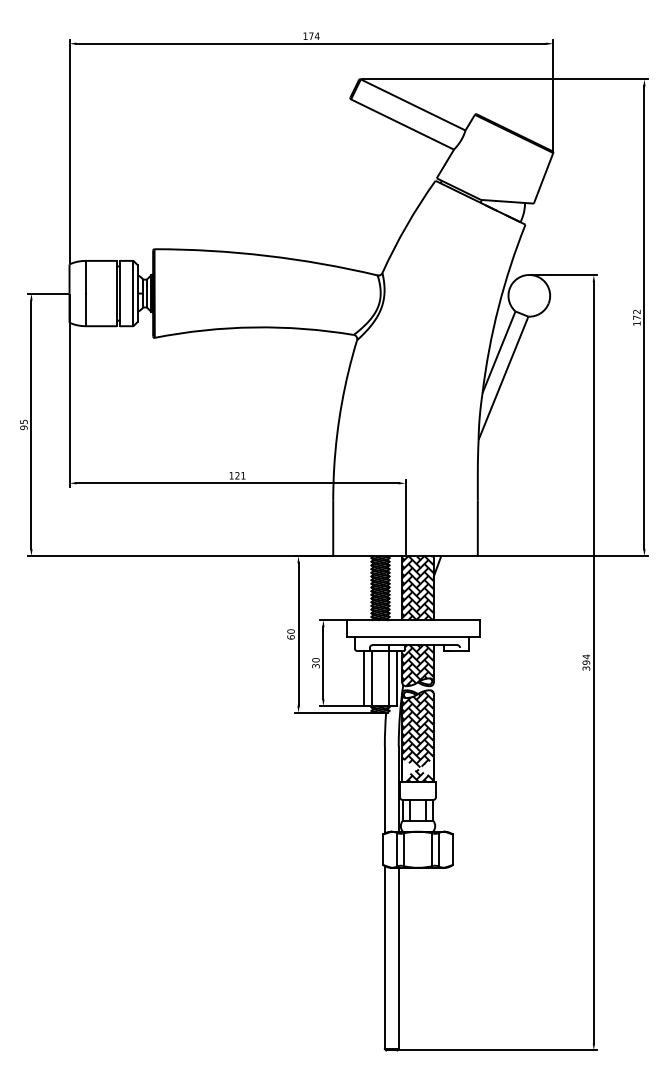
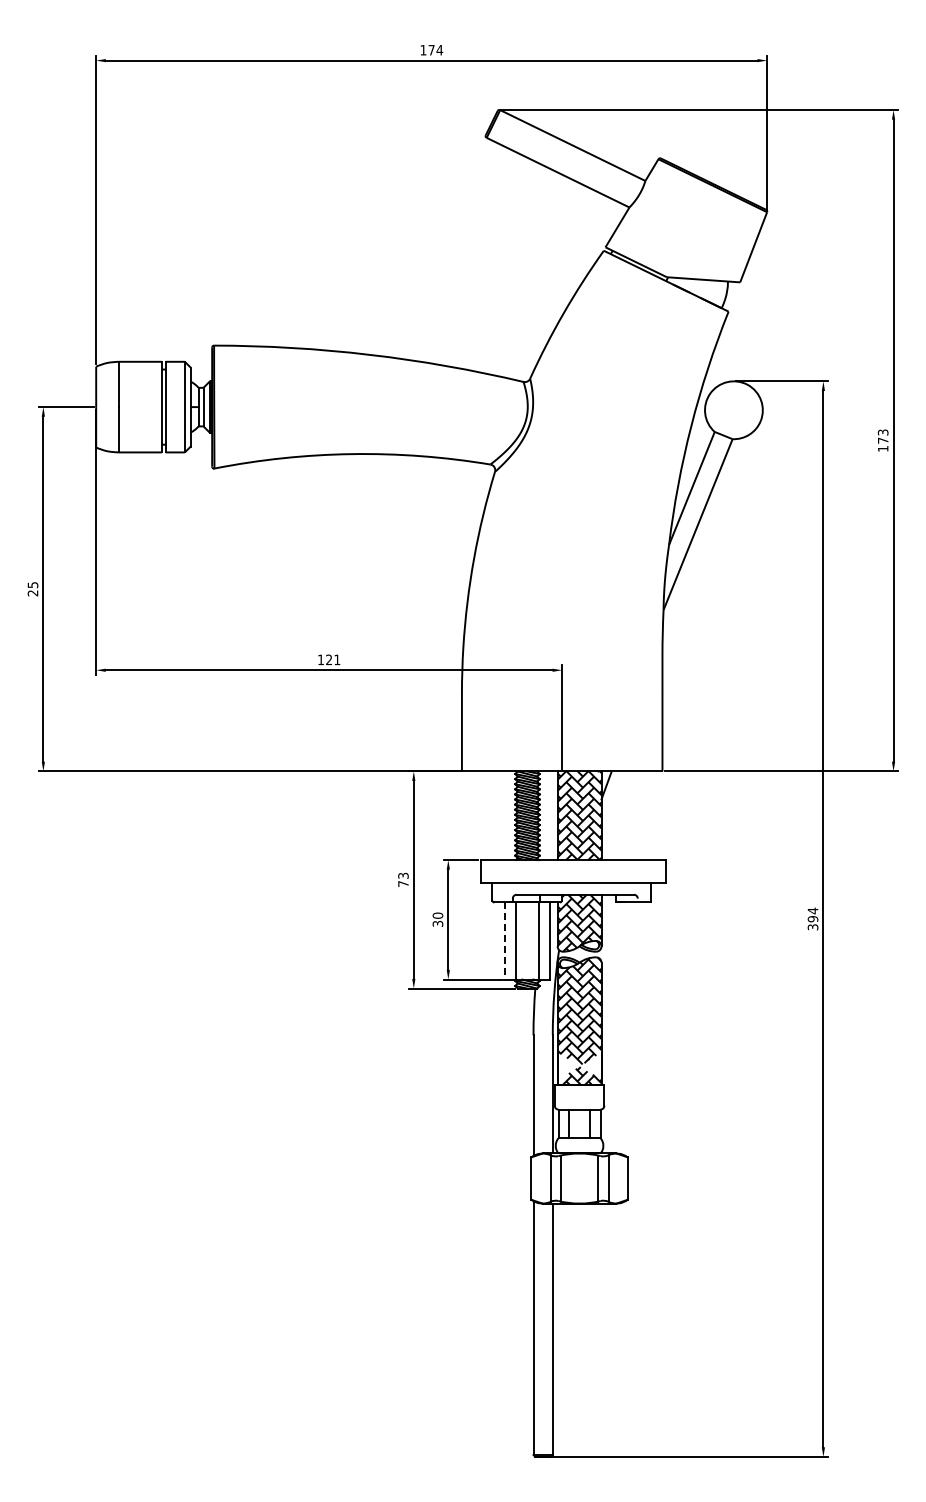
text: (637, 311) -> (883, 432), 172 -> 173
text: (23, 427) -> (32, 593), 95 -> 25
text: (291, 634) -> (403, 879), 60 -> 73
line: (364, 678) -> (505, 941), solid -> dashed

